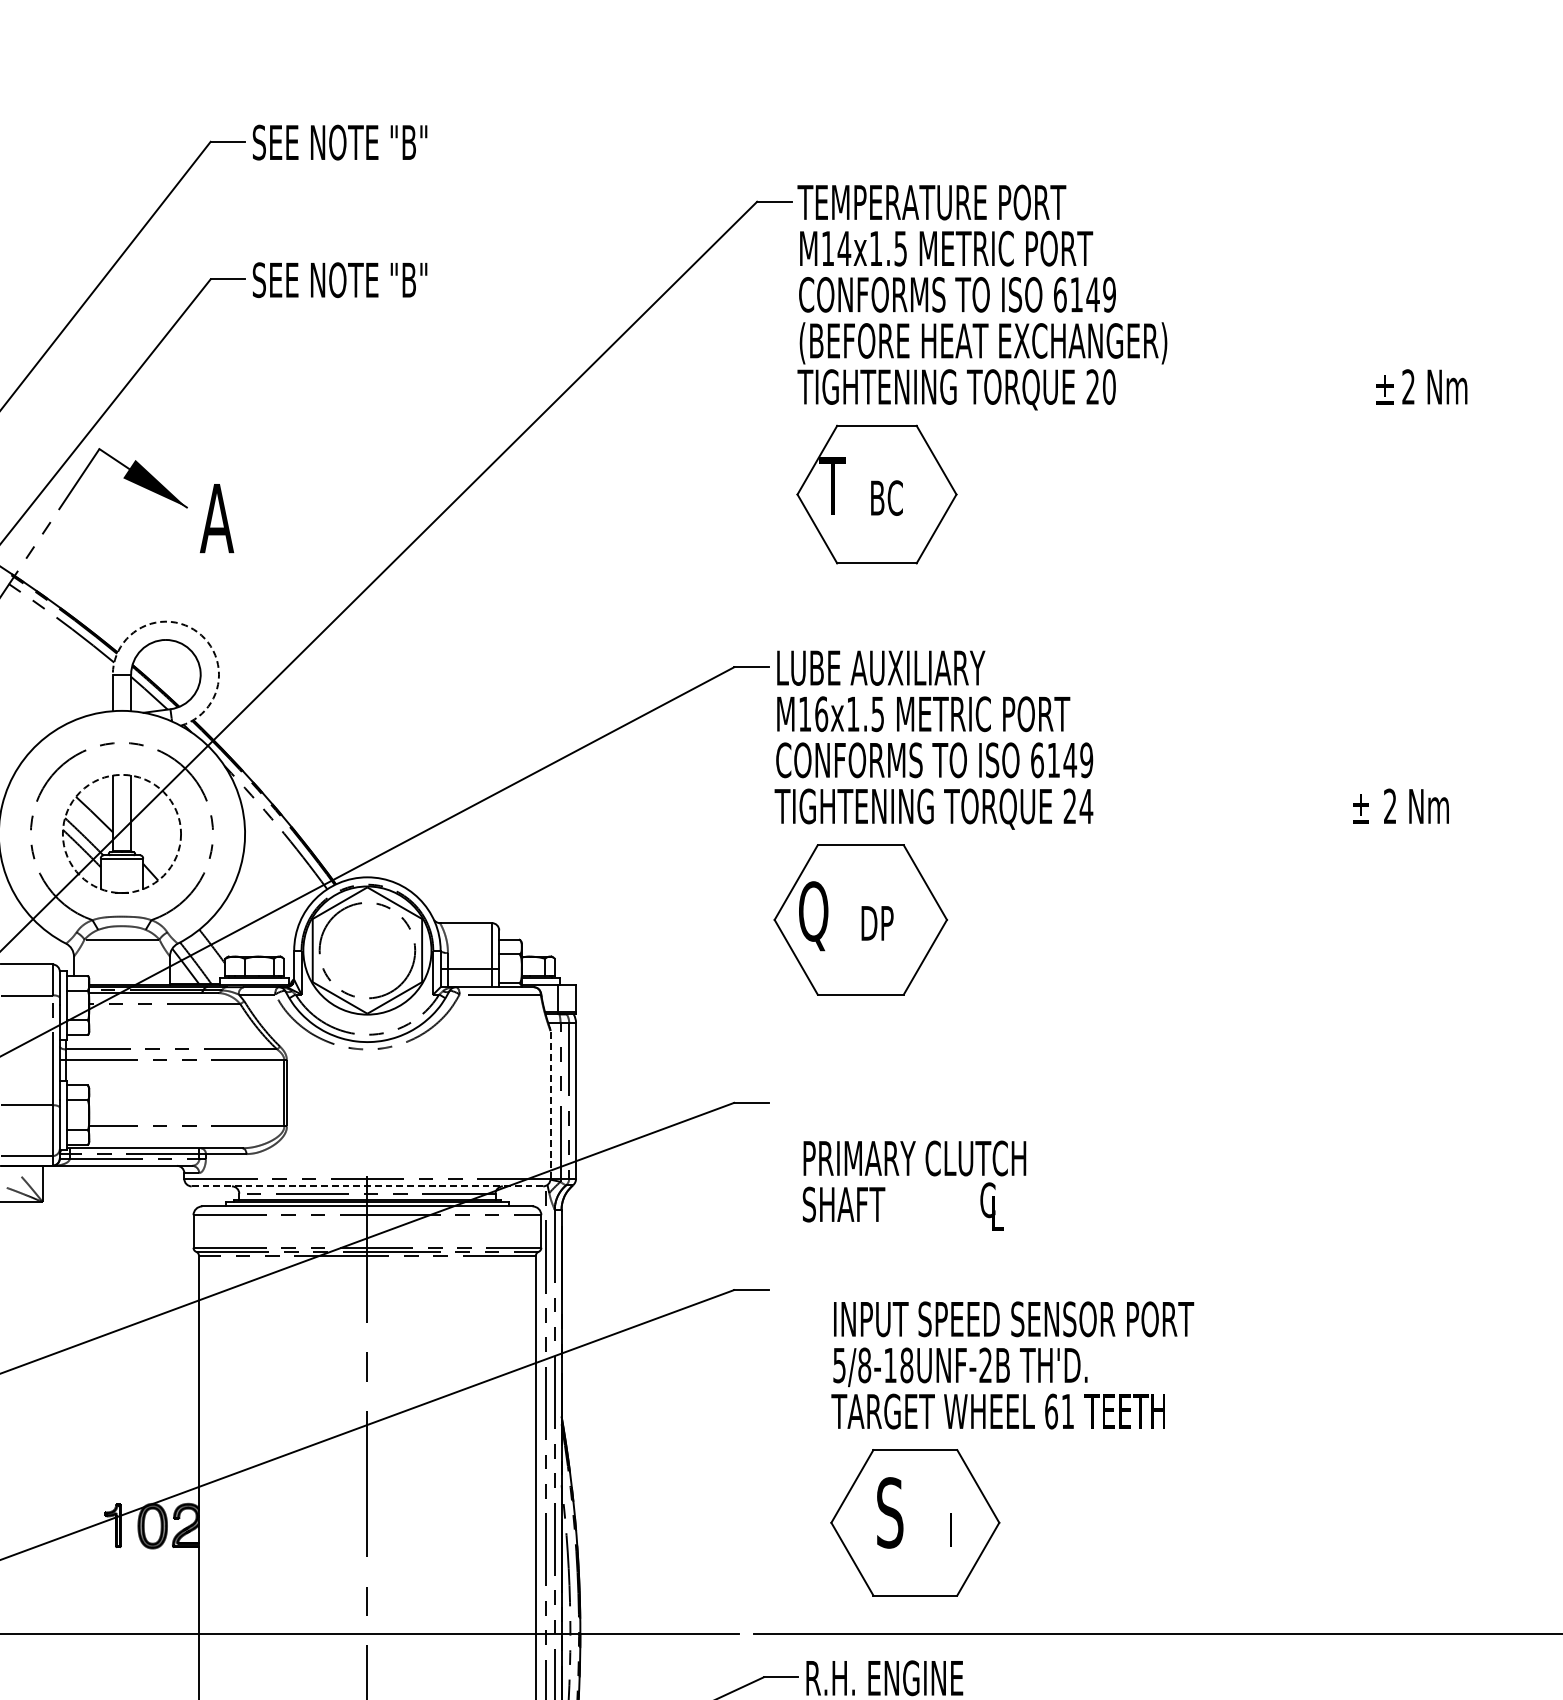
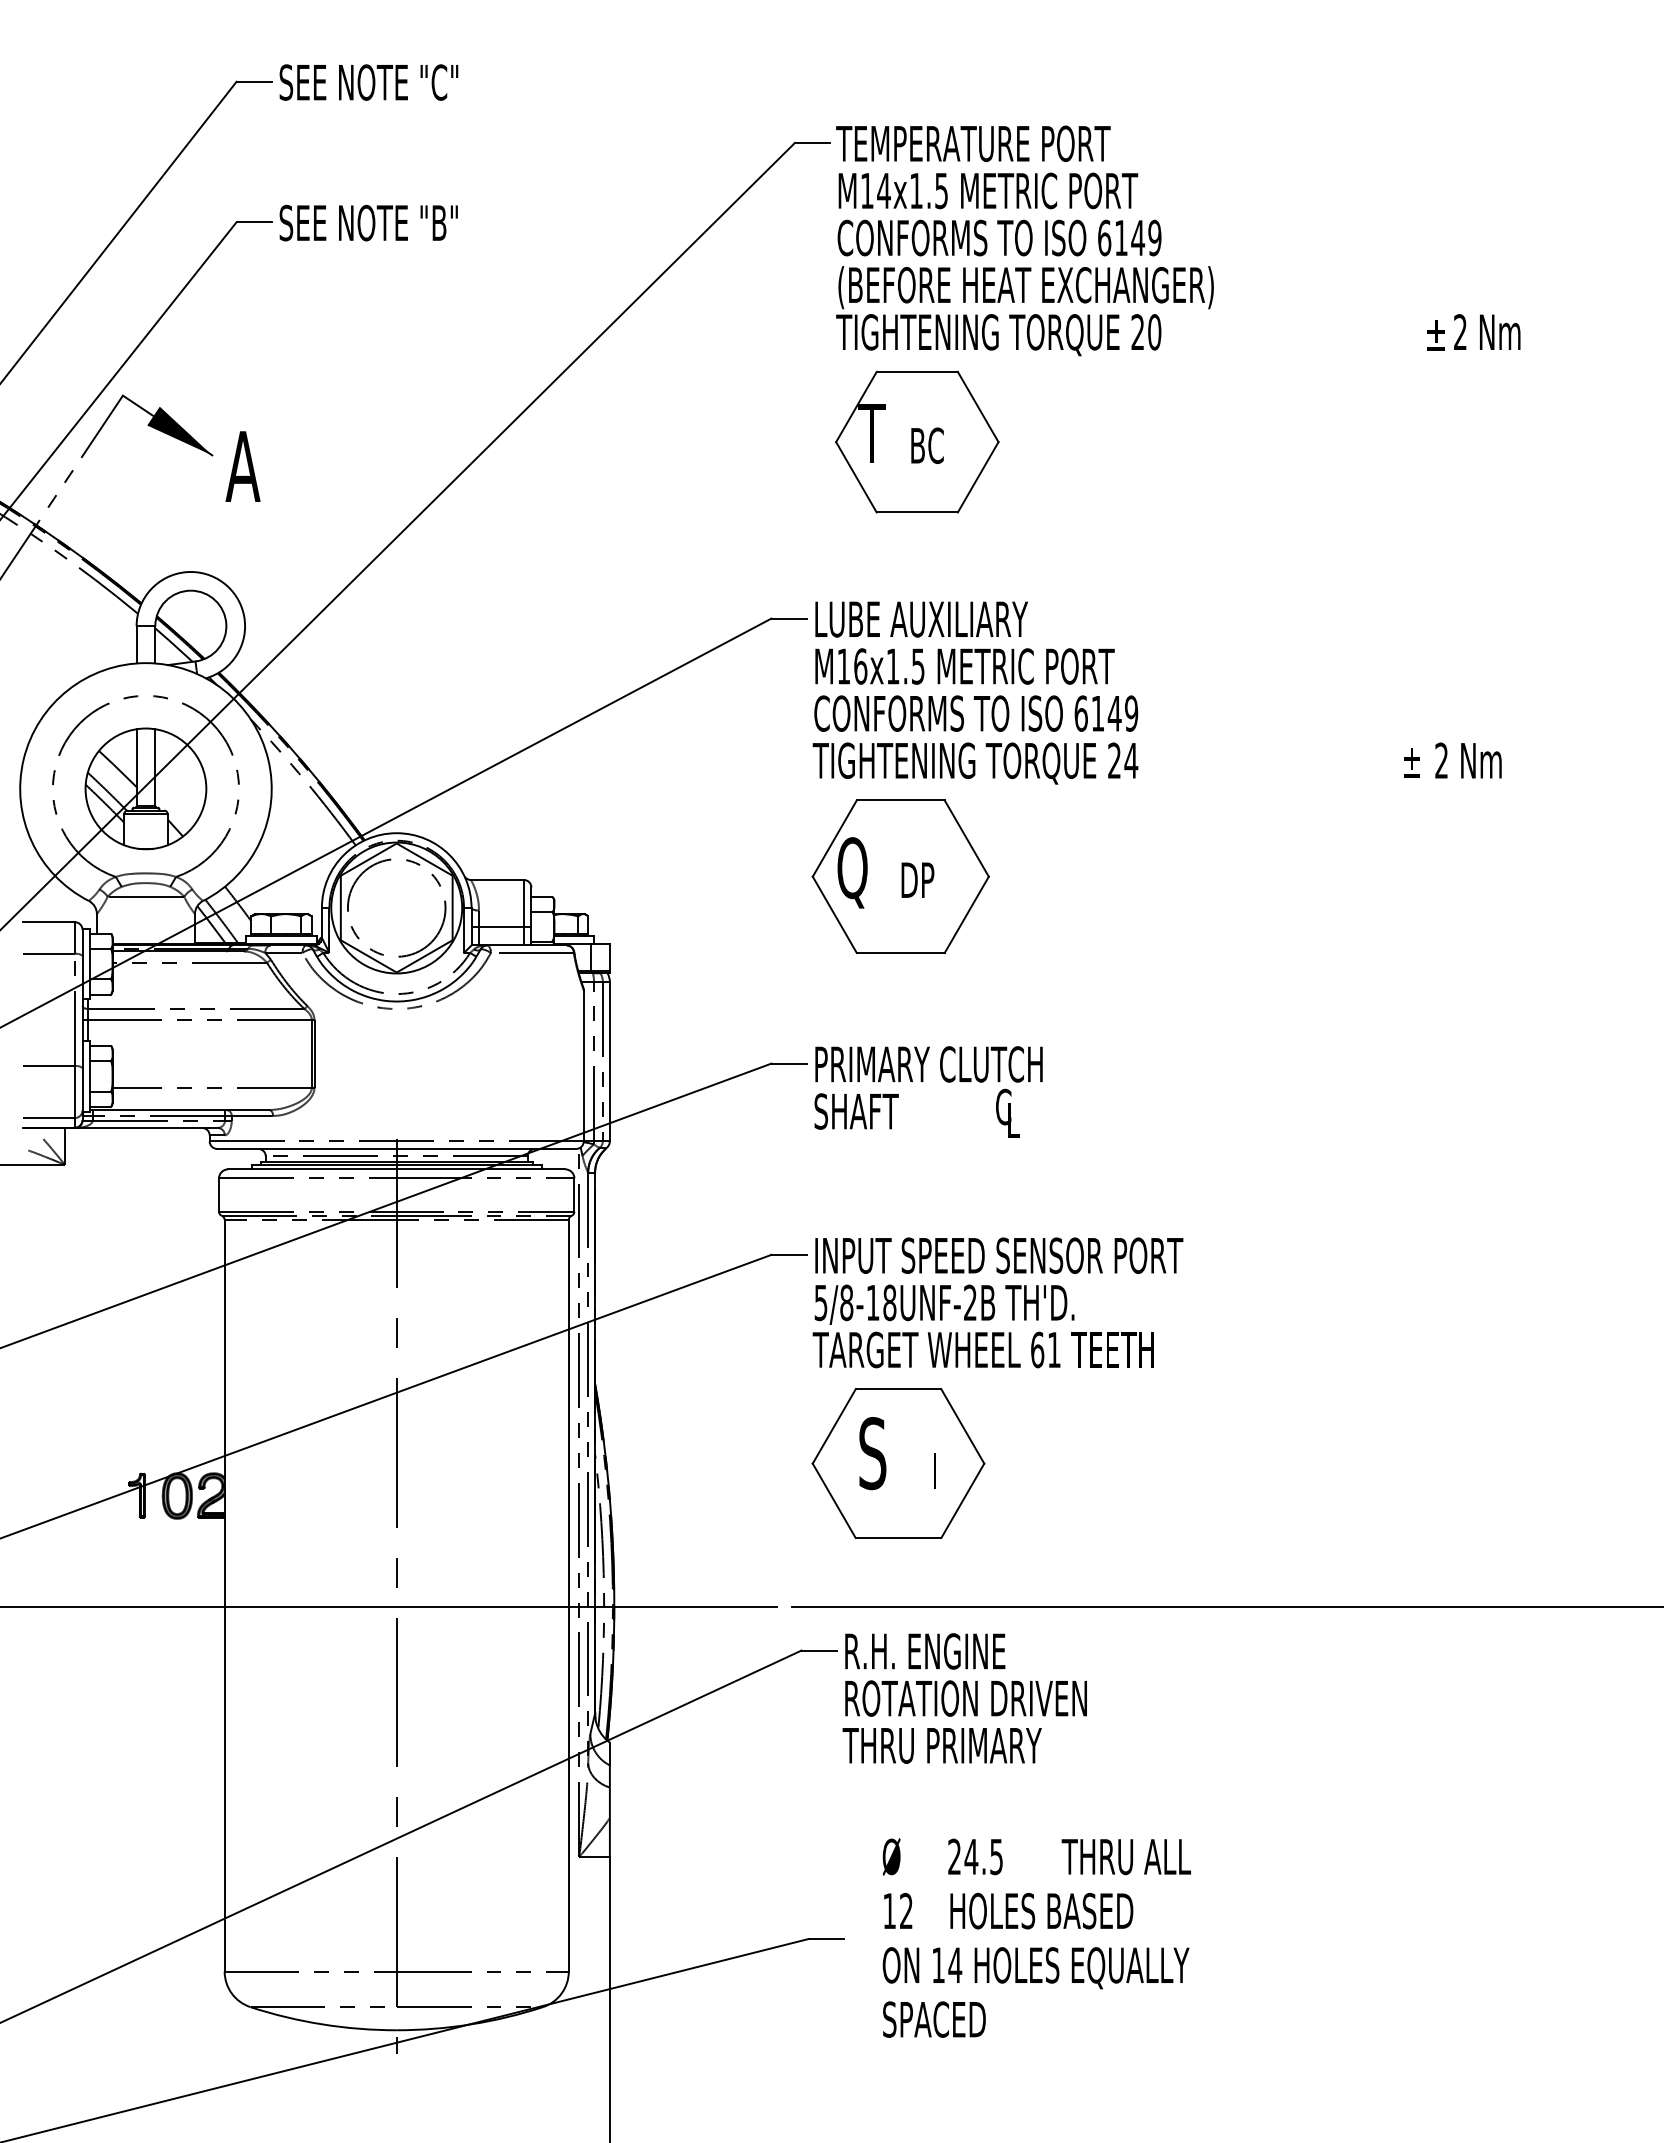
text: (414, 142) -> (444, 82), SEE NOTE "B" -> SEE NOTE "C"
arc: (197, 631) -> (223, 582), dashed -> solid
circle: (121, 833) -> (145, 788), dashed -> solid
line: (550, 1104) -> (583, 1065), dashed -> solid
text: (914, 1184) -> (928, 1091), moved
line: (367, 1185) -> (396, 1148), dashed -> solid
part: (1012, 1428) -> (997, 1367), moved

